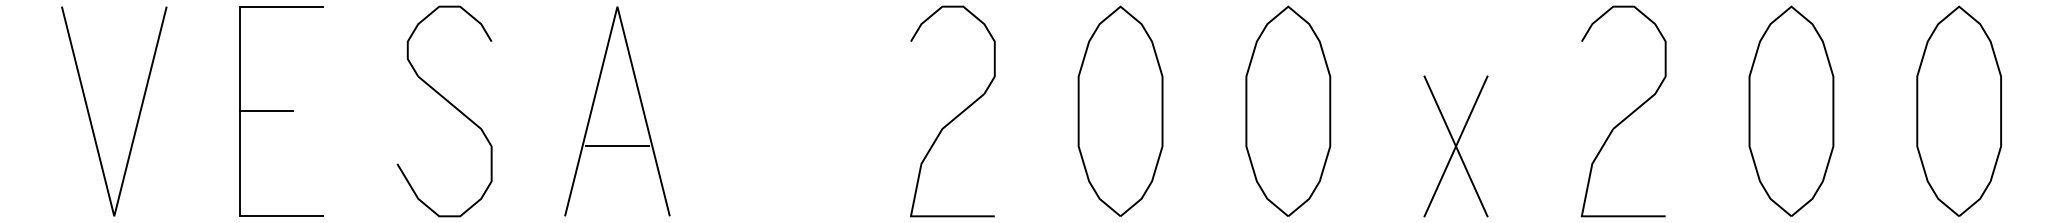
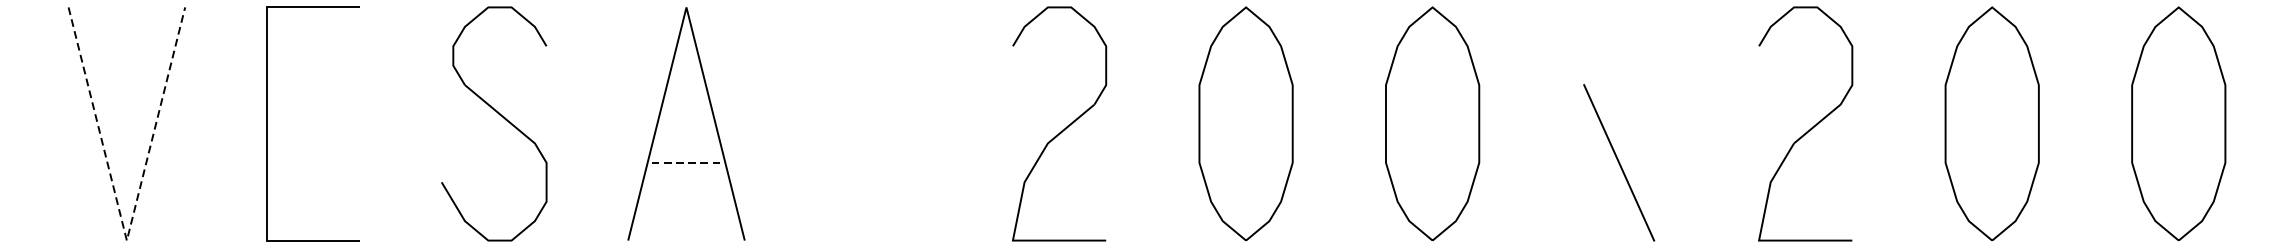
line: (266, 111) -> (296, 124), removed
line: (617, 146) -> (686, 162), solid -> dashed
line: (1455, 146) -> (1618, 162), removed
line: (114, 216) -> (127, 240), solid -> dashed

